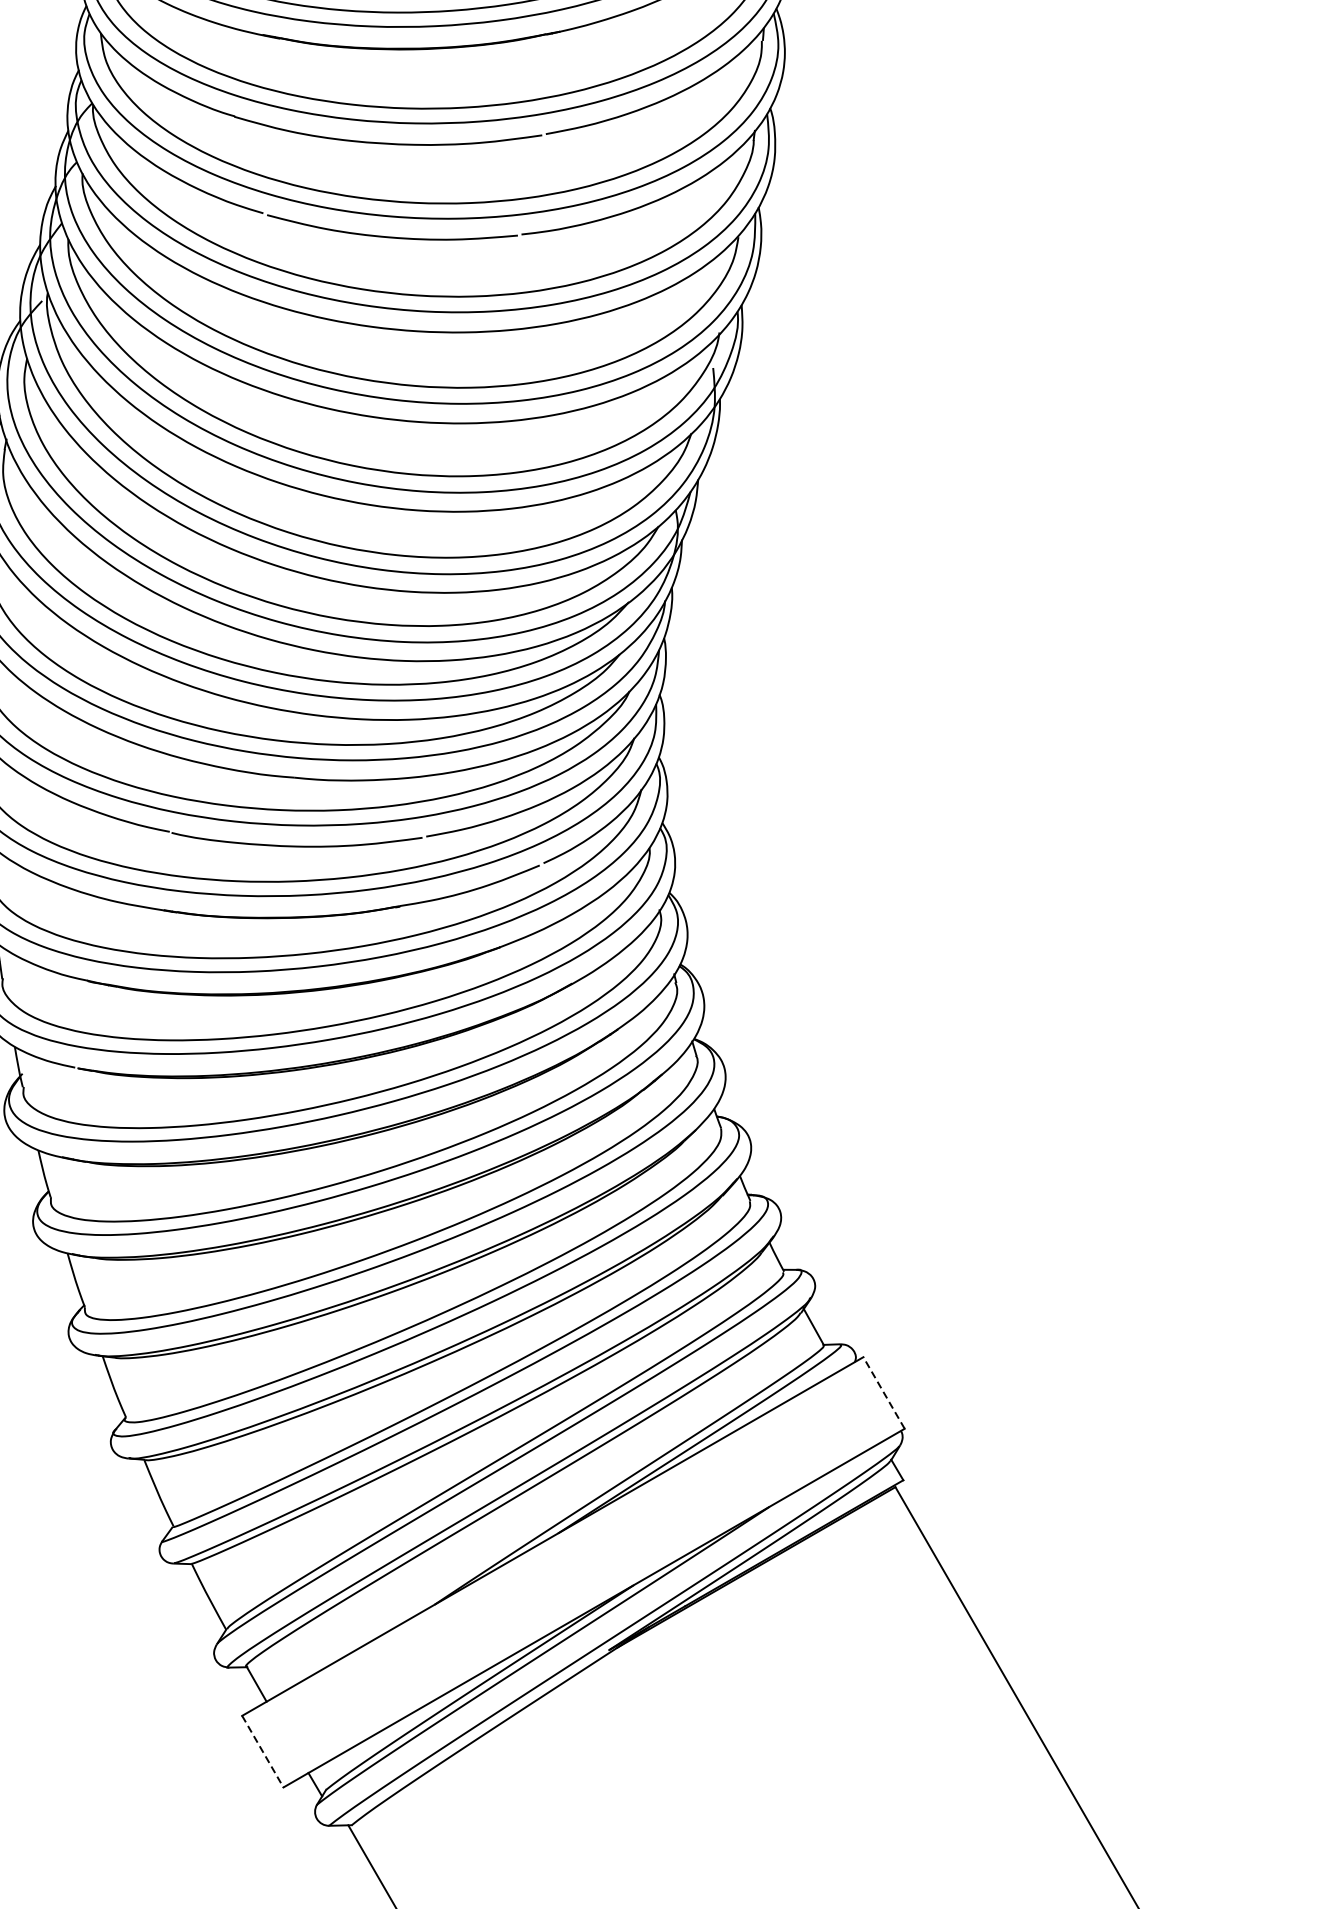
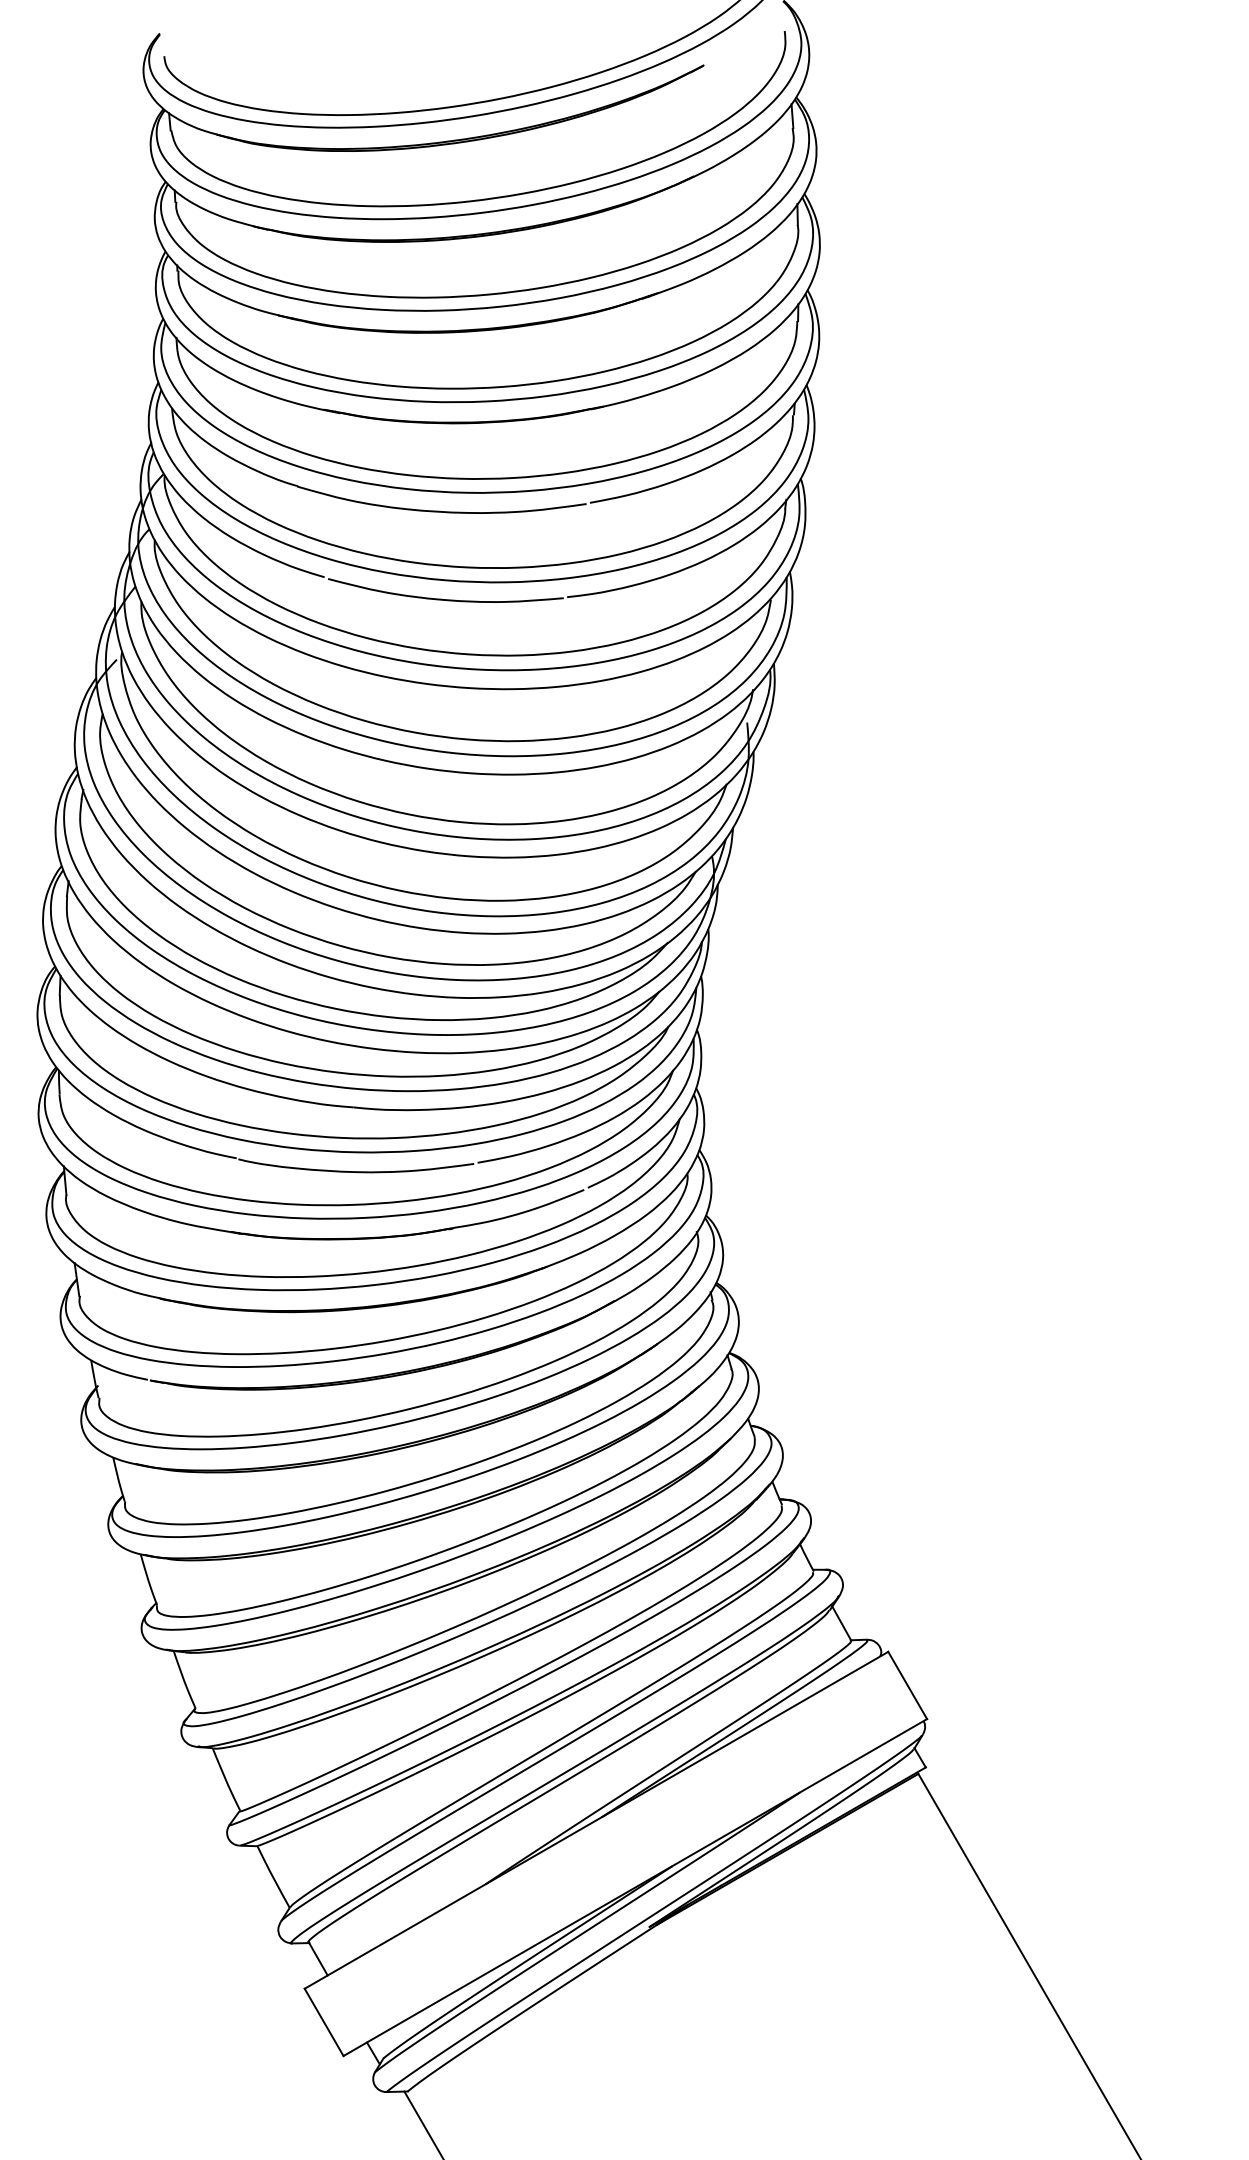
line: (883, 1393) -> (907, 1685), dashed -> solid
line: (263, 1751) -> (324, 2022), dashed -> solid

